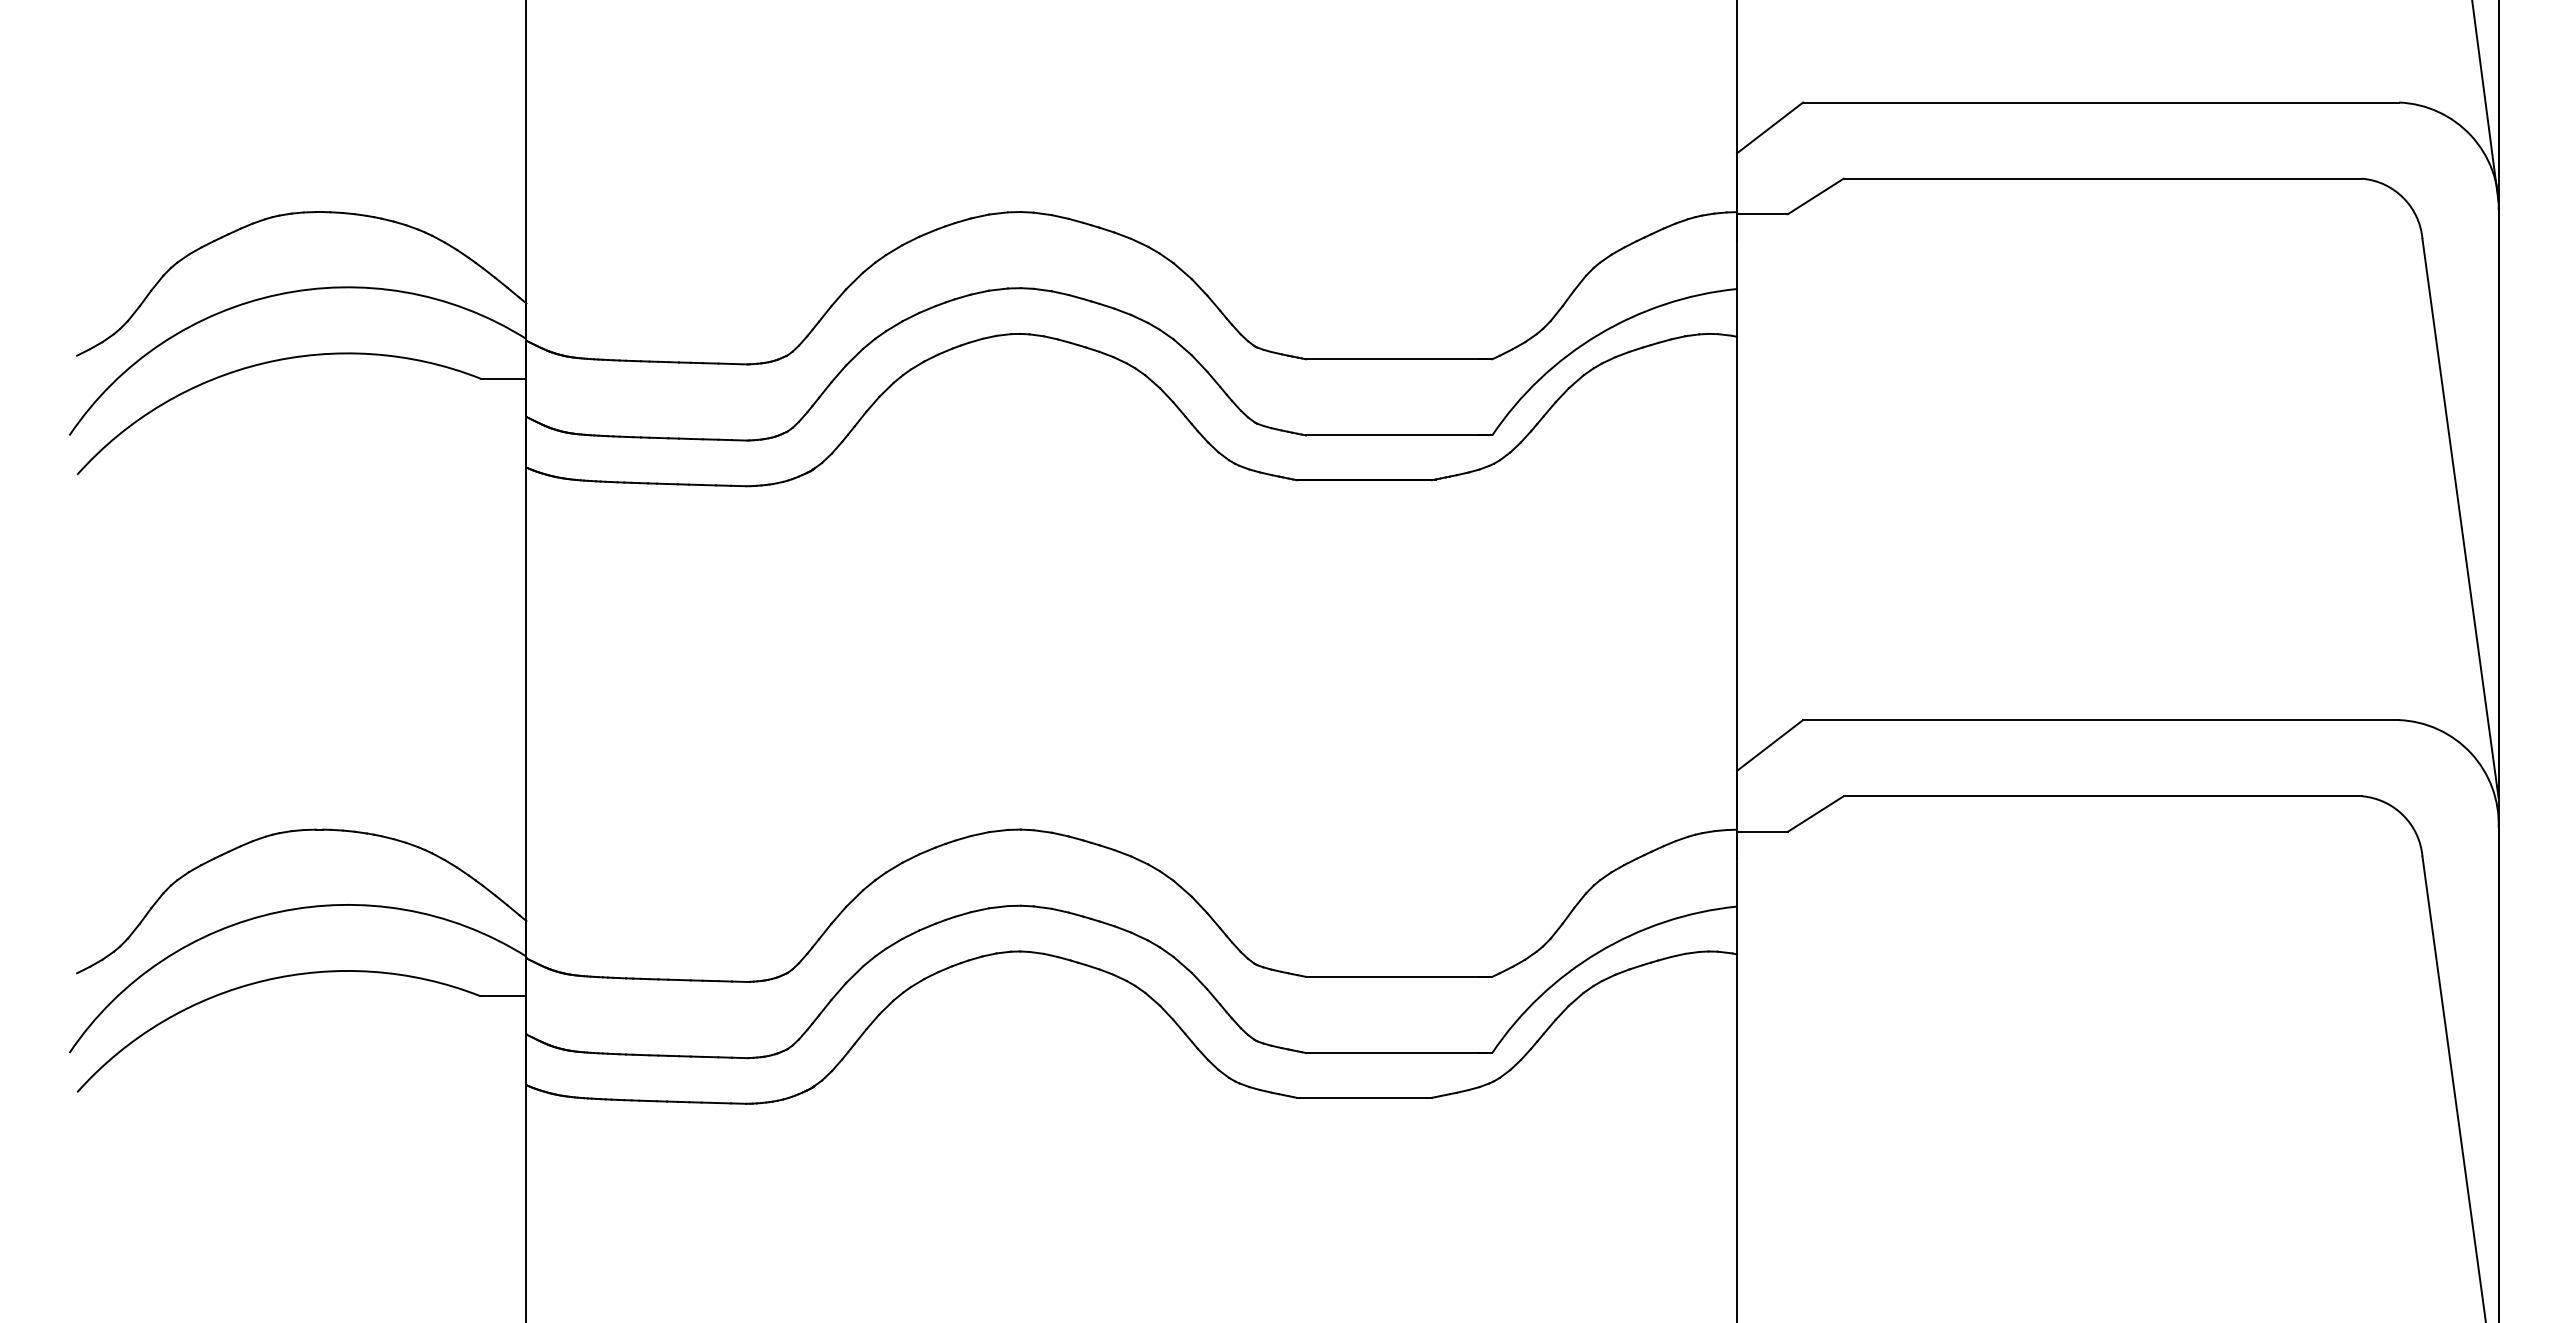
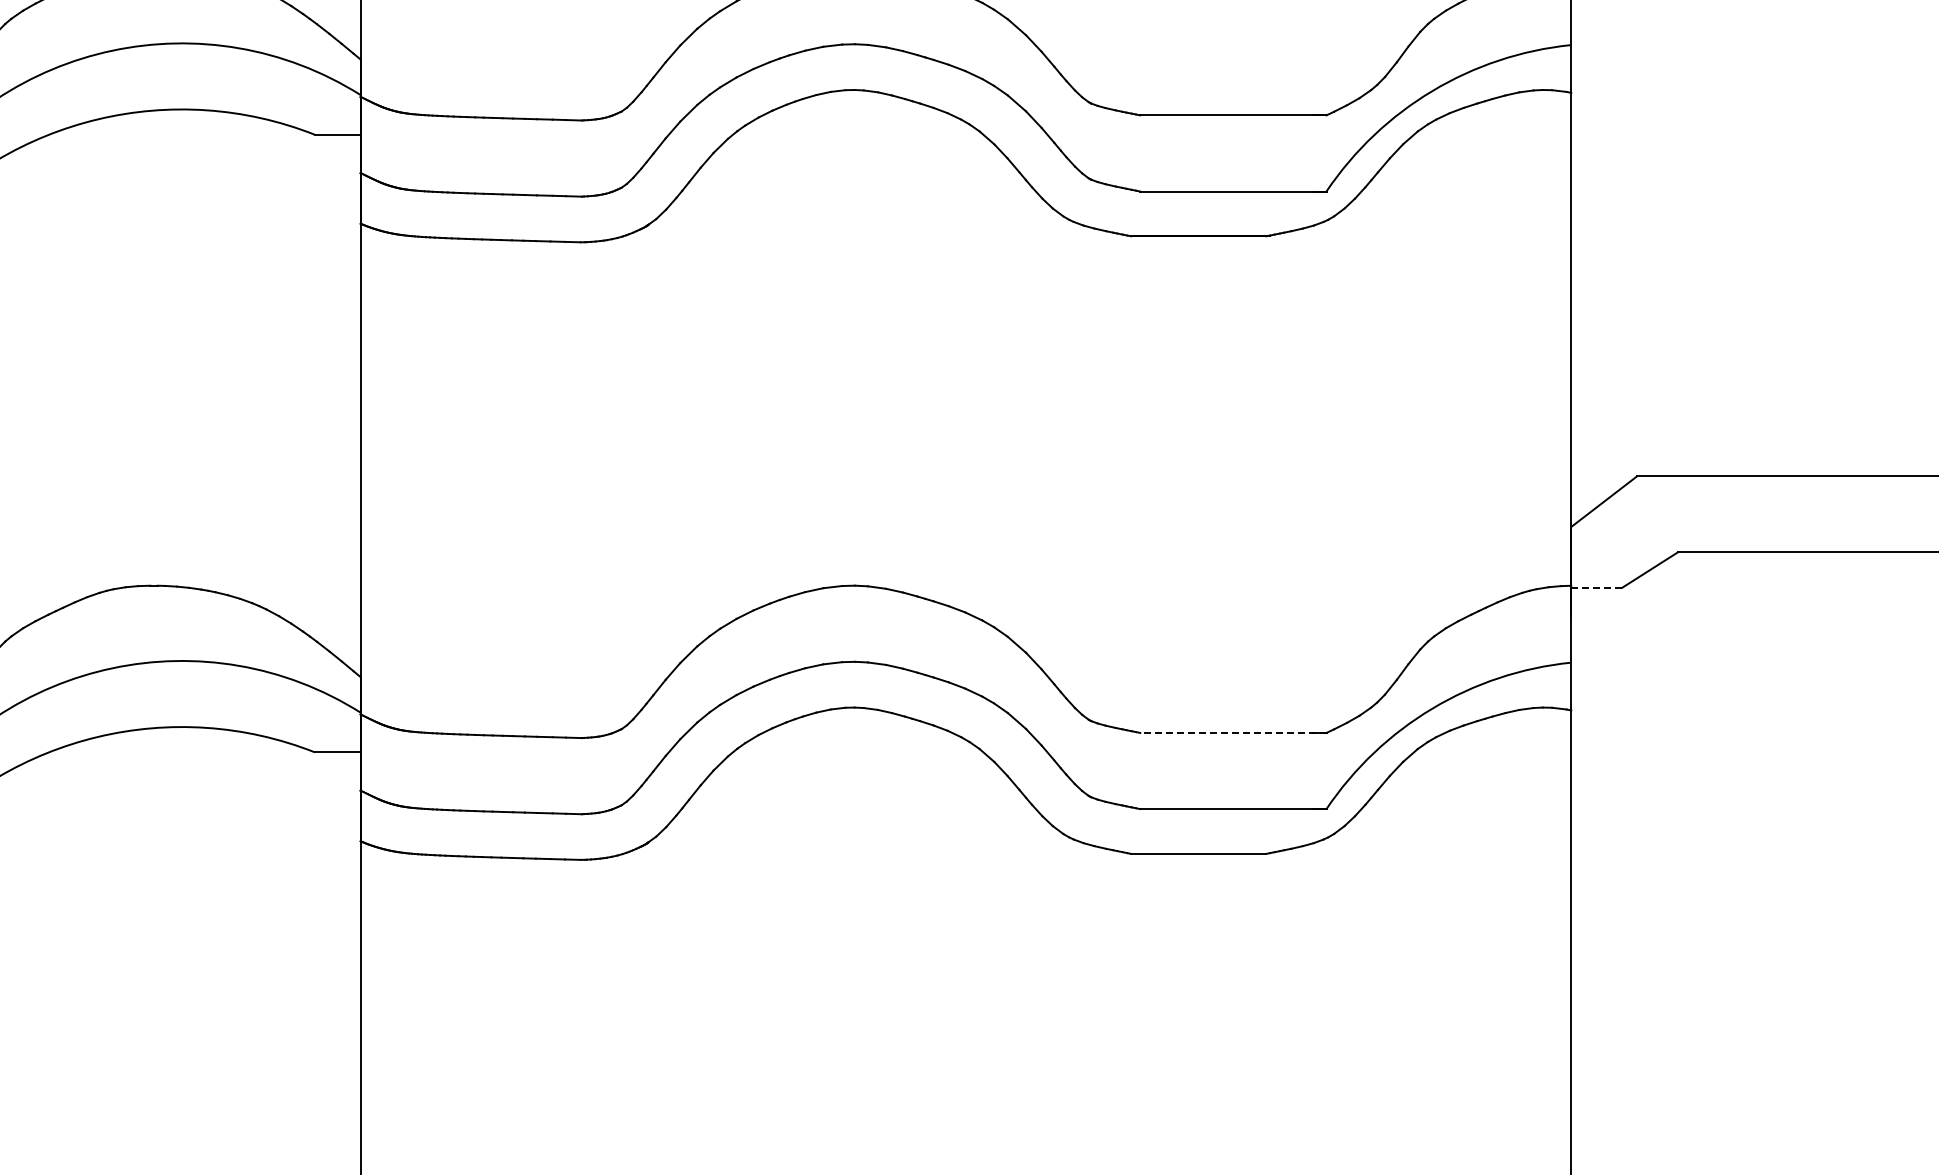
line: (1761, 831) -> (1595, 587), solid -> dashed
line: (1398, 976) -> (1232, 732), solid -> dashed

